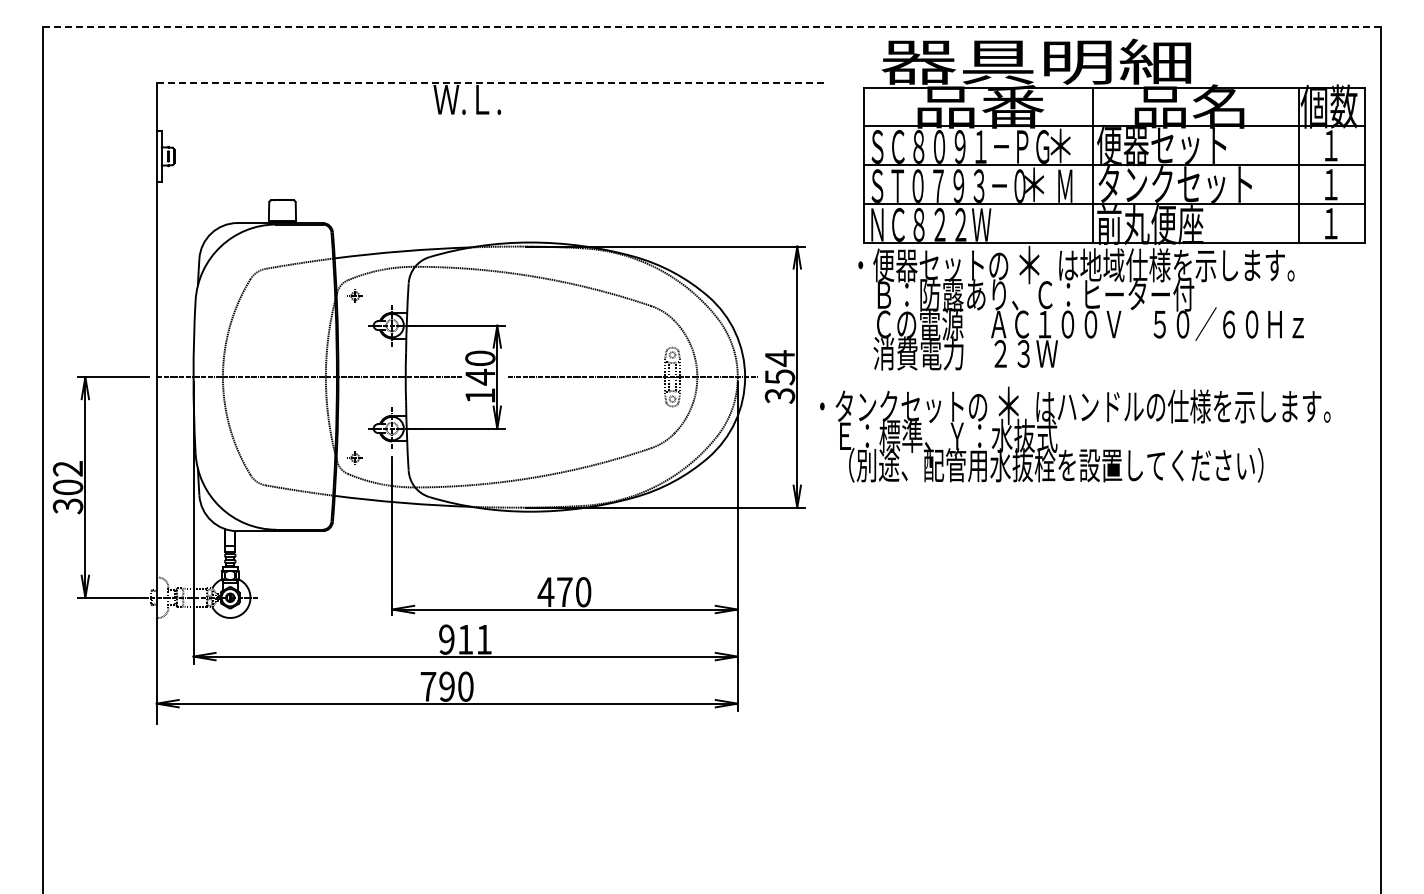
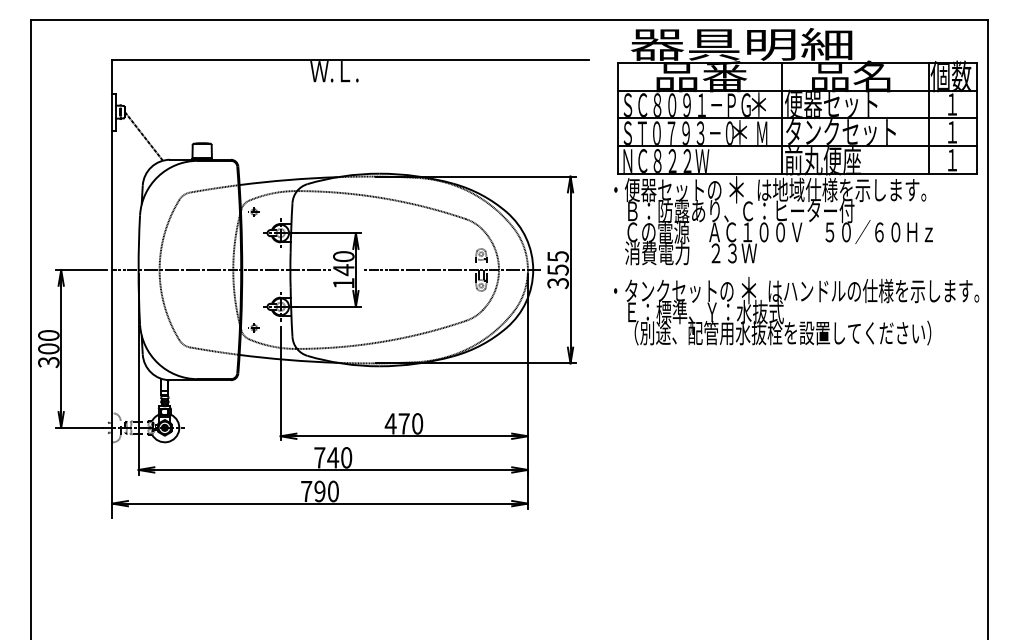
line: (712, 27) -> (509, 19), dashed -> solid
line: (490, 82) -> (351, 59), dashed -> solid
line: (200, 190) -> (143, 136), added
text: (780, 358) -> (558, 256), 354 -> 355
text: (1075, 434) -> (796, 311), moved
text: (68, 468) -> (49, 335), 302 -> 300
text: (465, 639) -> (333, 457), 911 -> 740

